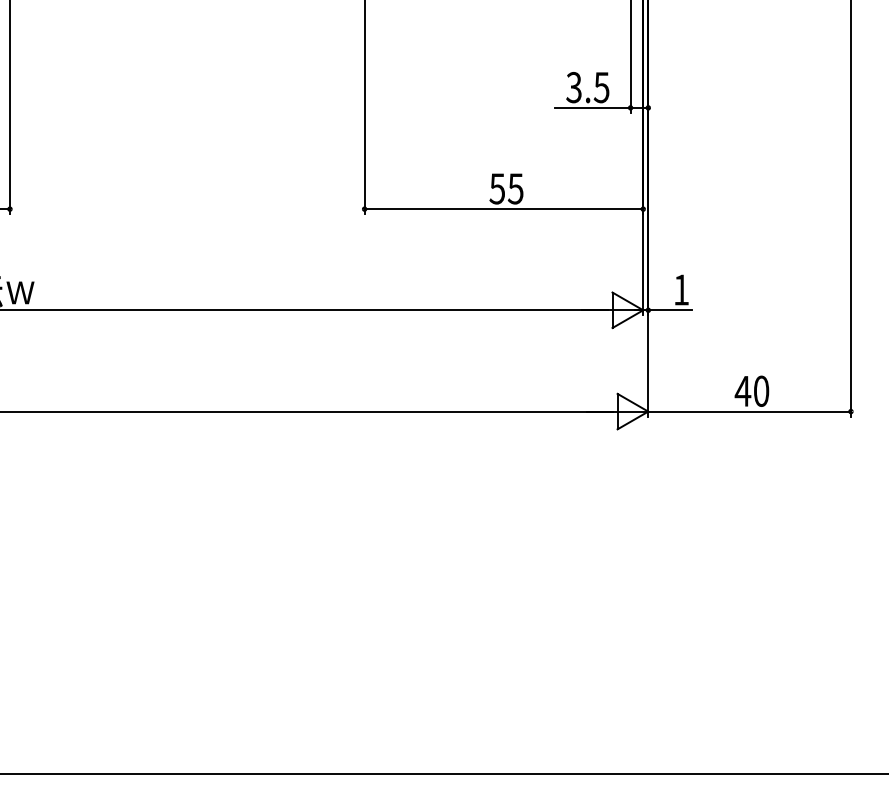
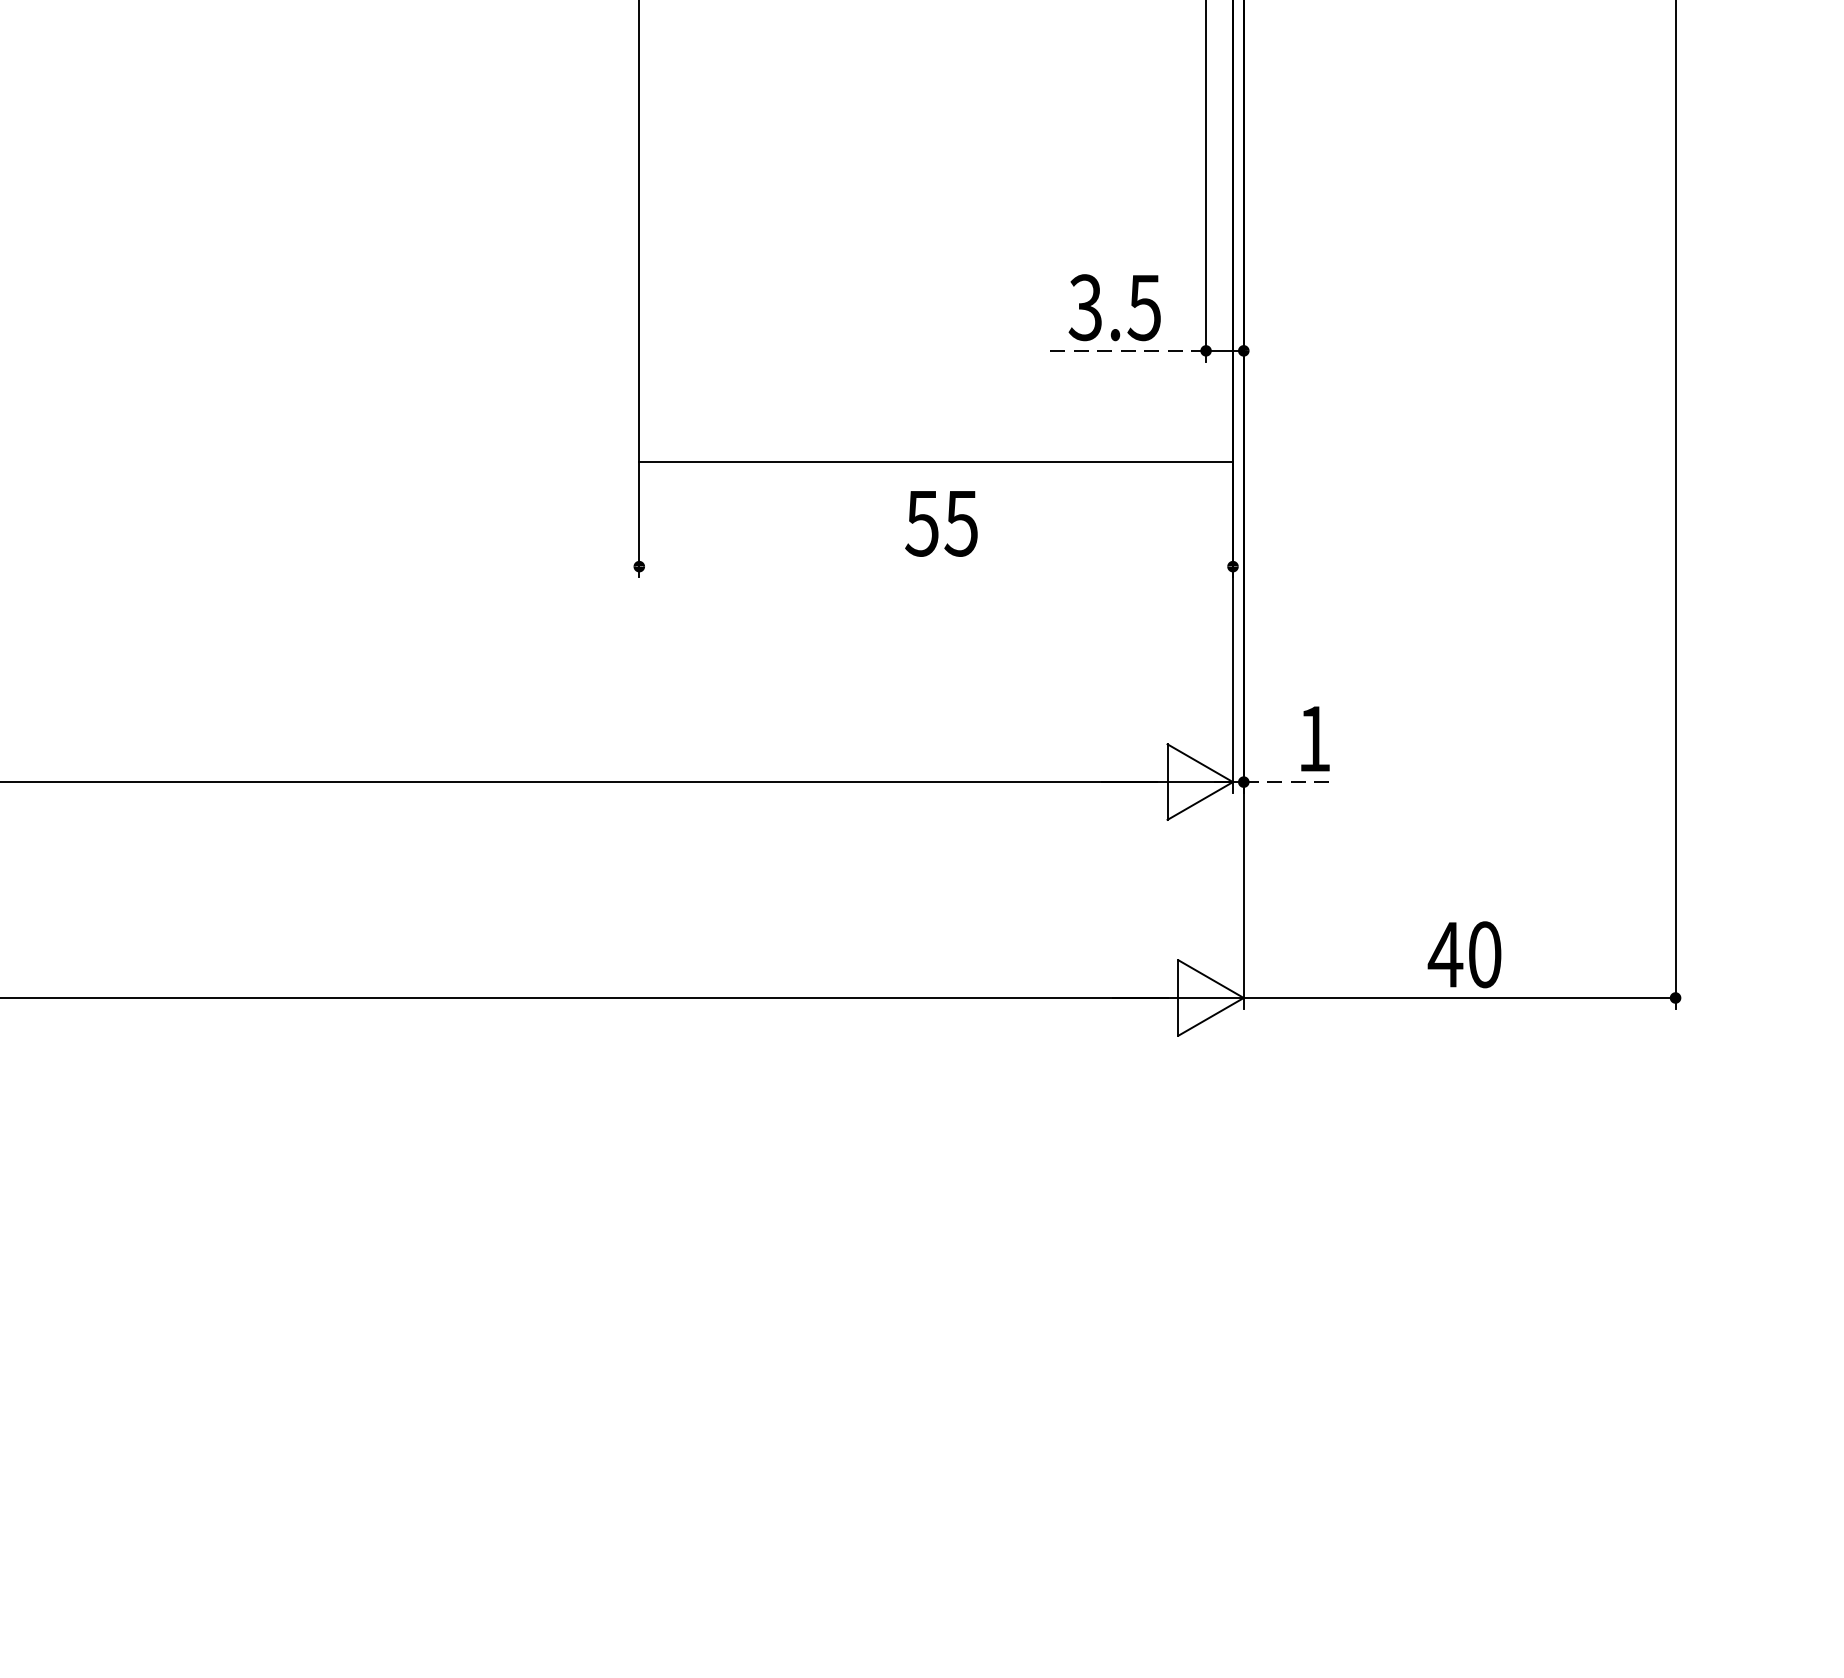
line: (592, 107) -> (1124, 350), solid -> dashed
line: (503, 209) -> (935, 462), moved
line: (670, 310) -> (1291, 782), solid -> dashed

